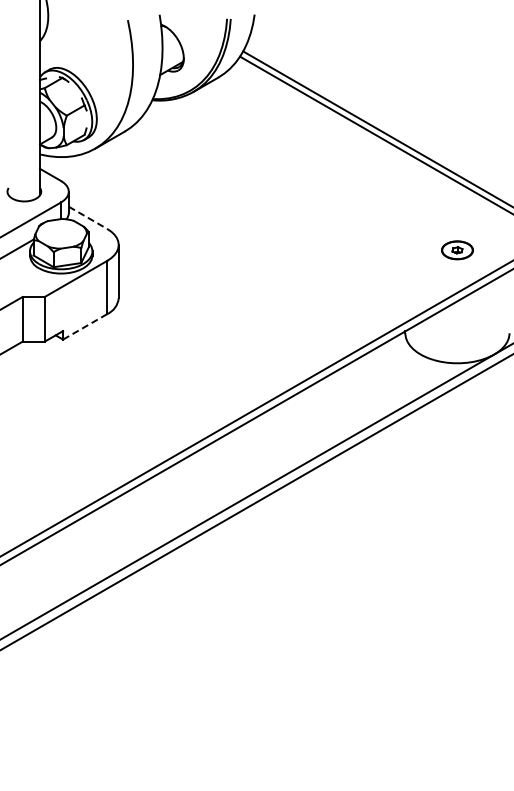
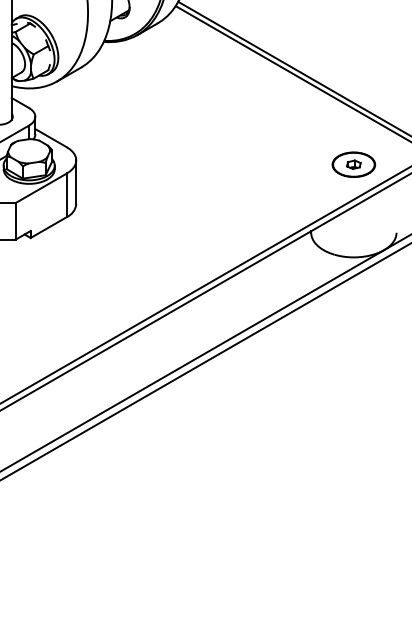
line: (88, 218) -> (51, 138), dashed -> solid
part: (457, 250) -> (353, 164), size x1.67
line: (85, 326) -> (49, 227), dashed -> solid

